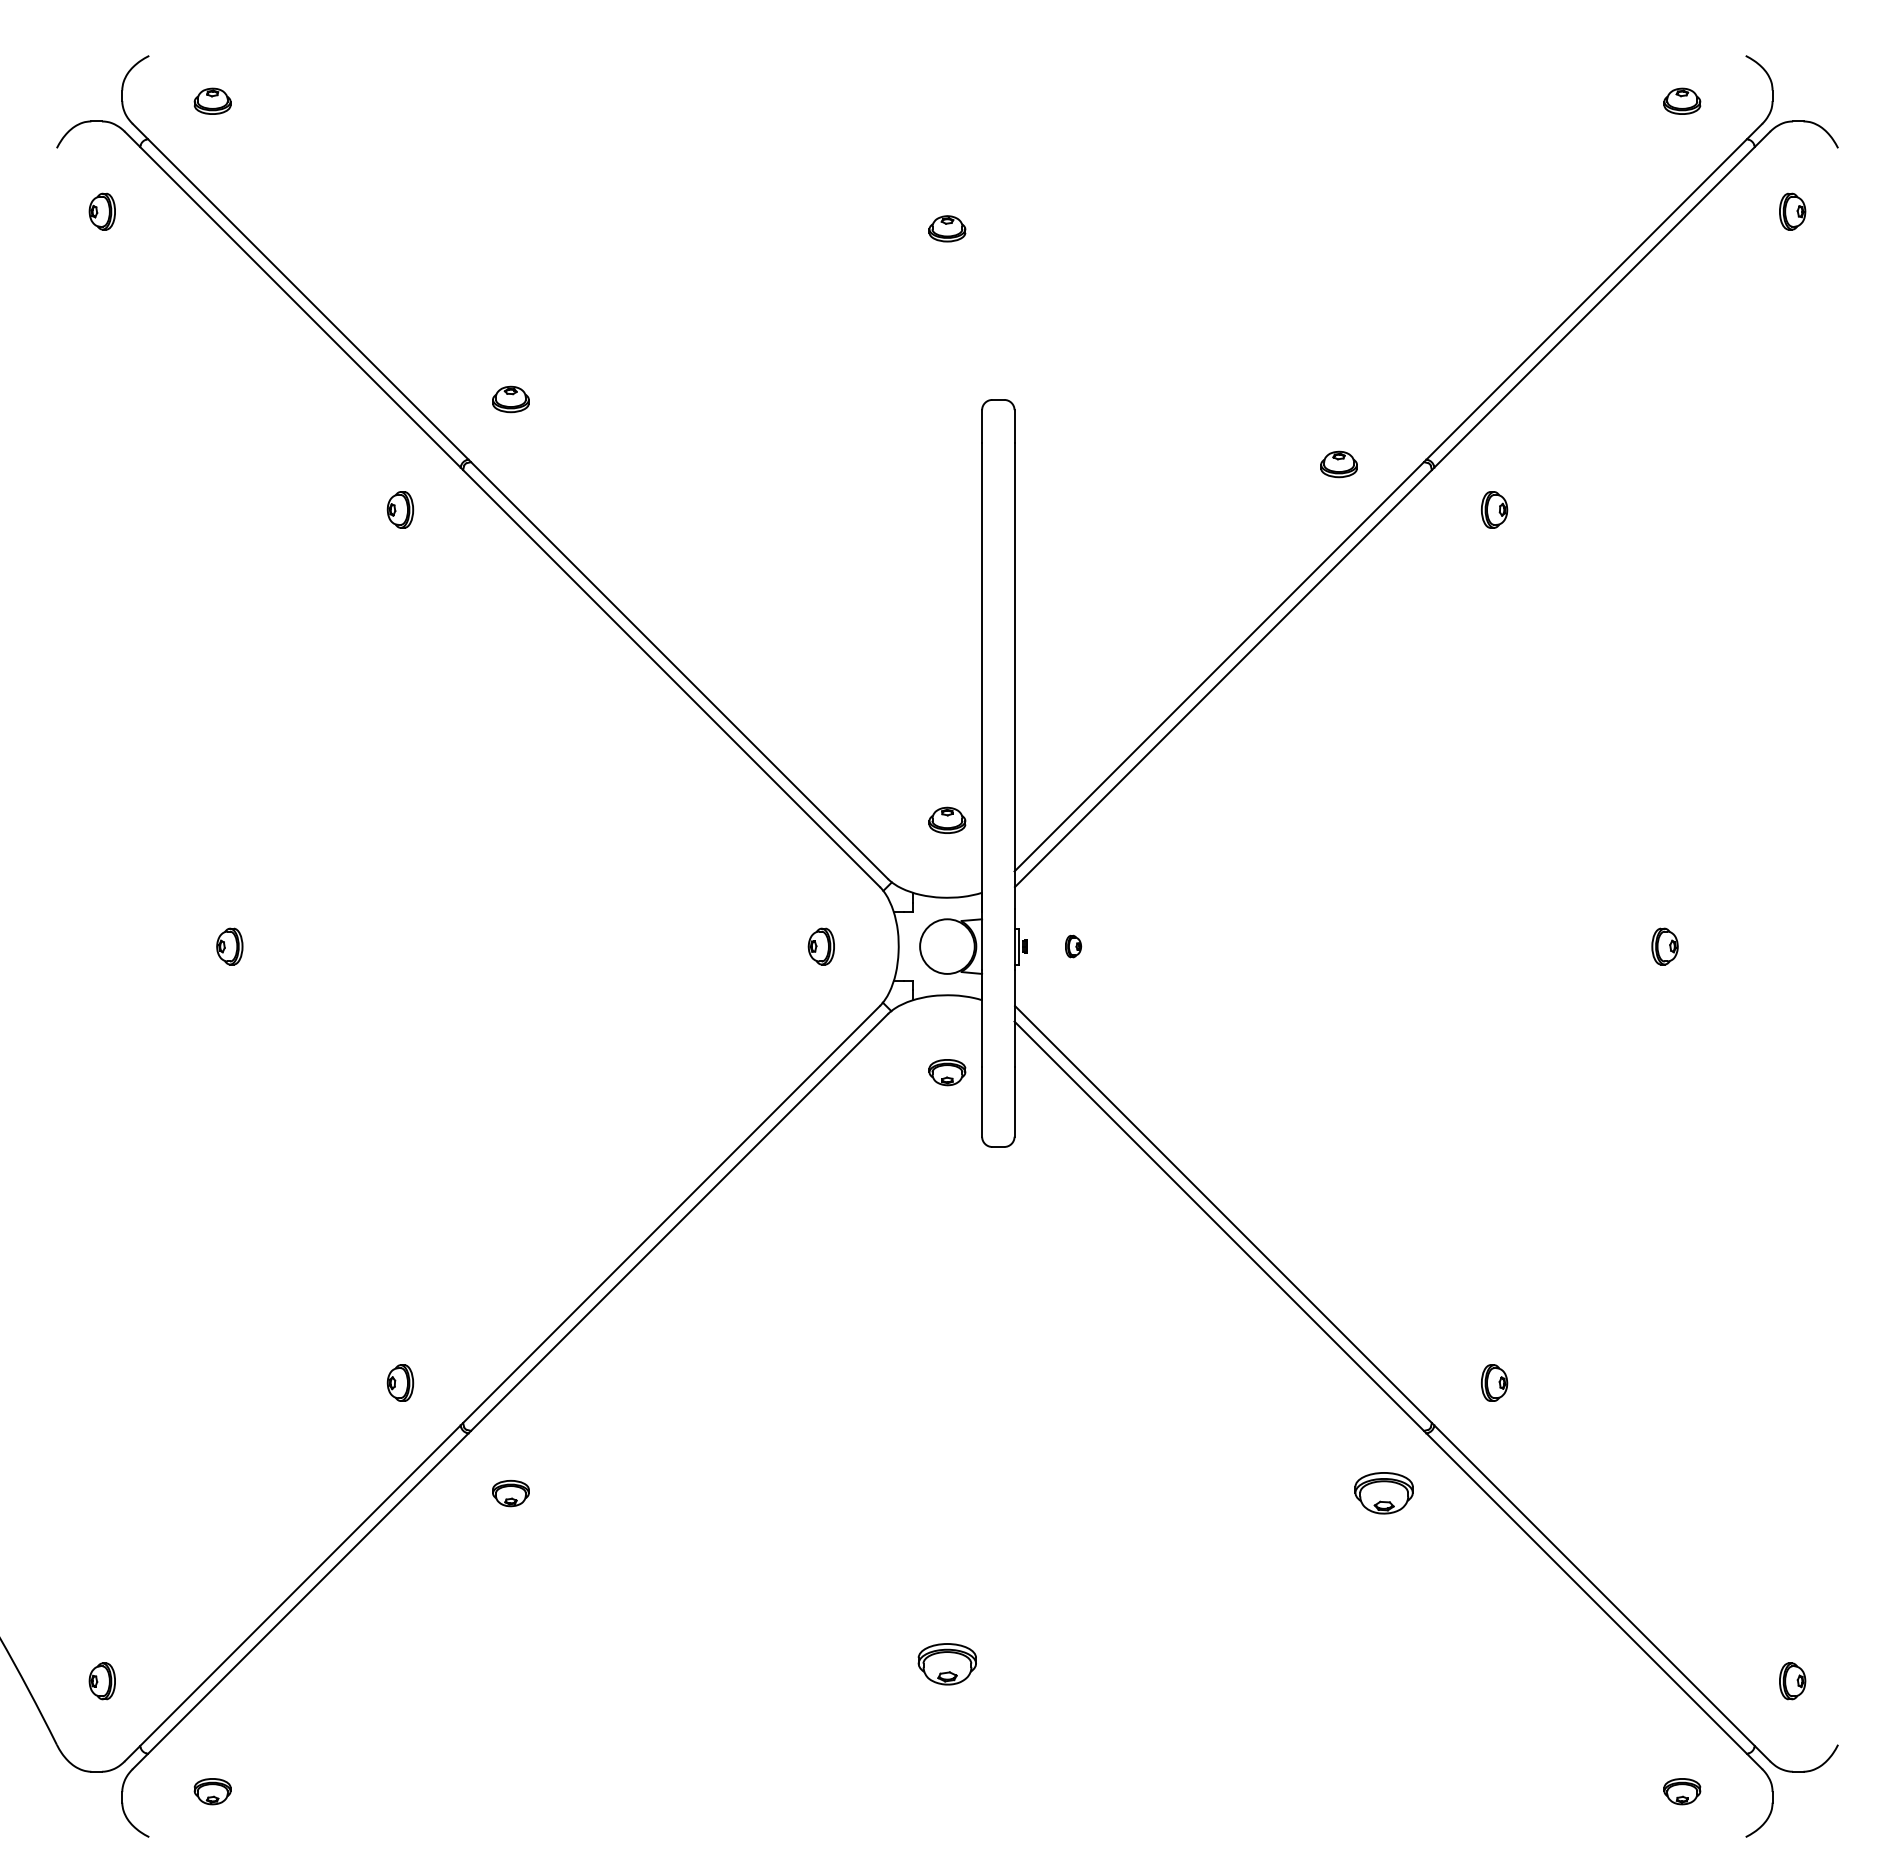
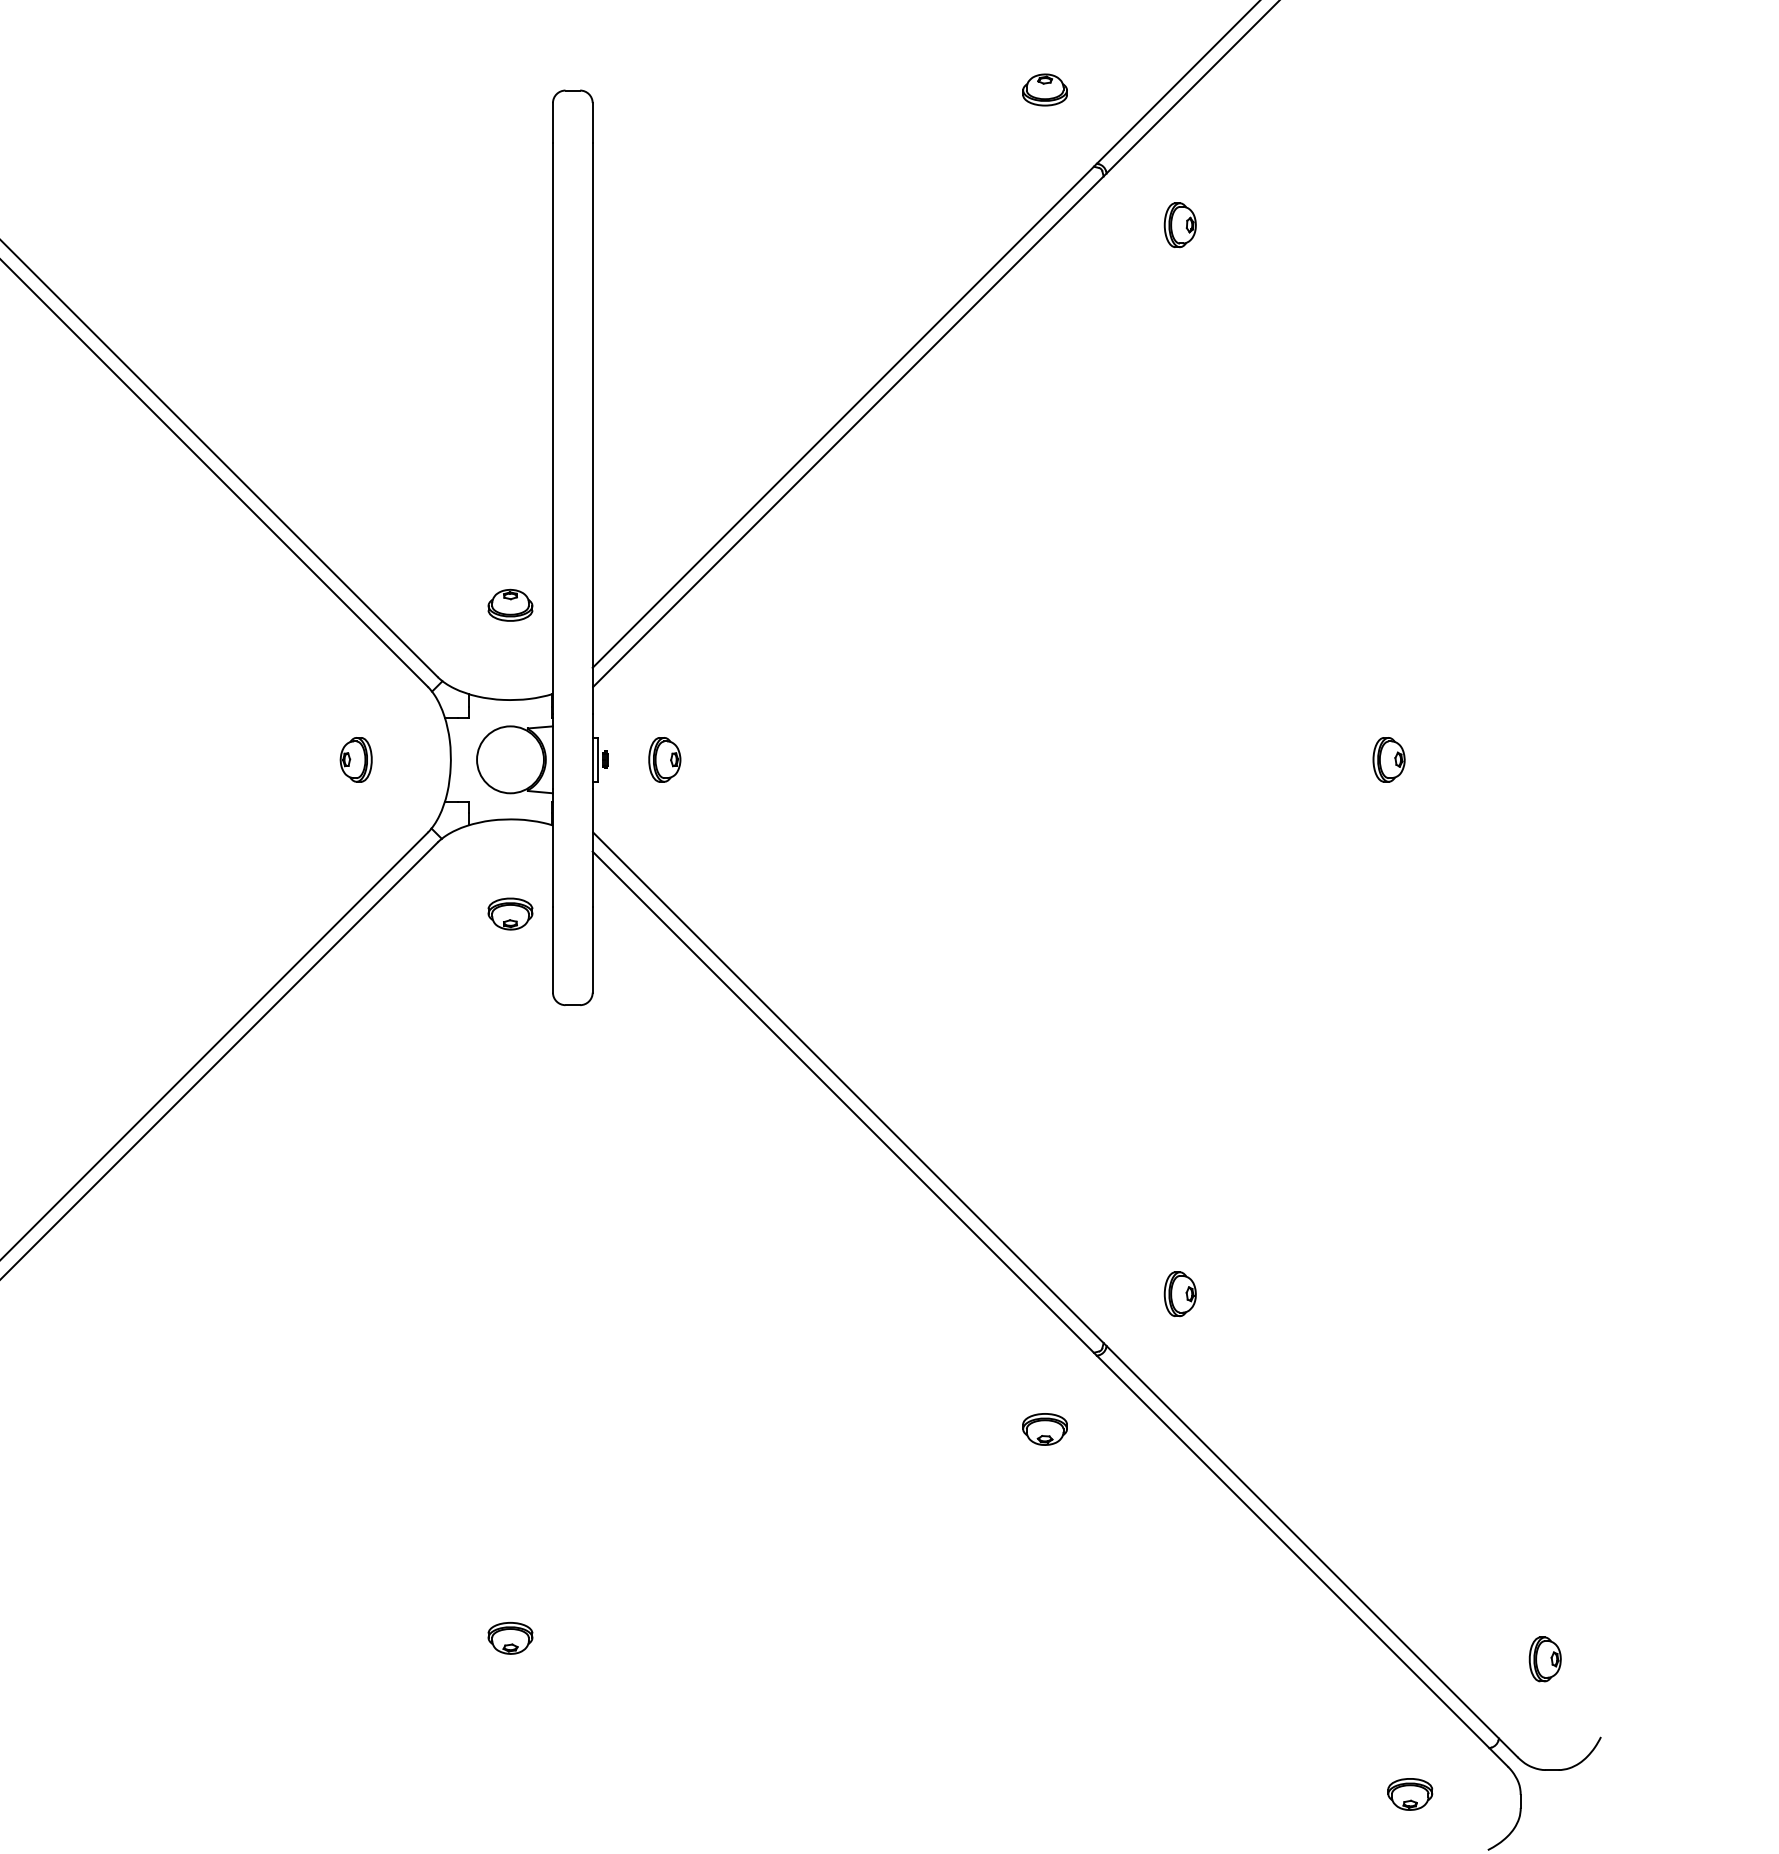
part: (1338, 464) -> (1044, 90), moved
part: (1073, 946) -> (664, 759), size x1.67
part: (1383, 1493) -> (1044, 1429), size x0.62
part: (947, 1663) -> (510, 1637), size x0.62

